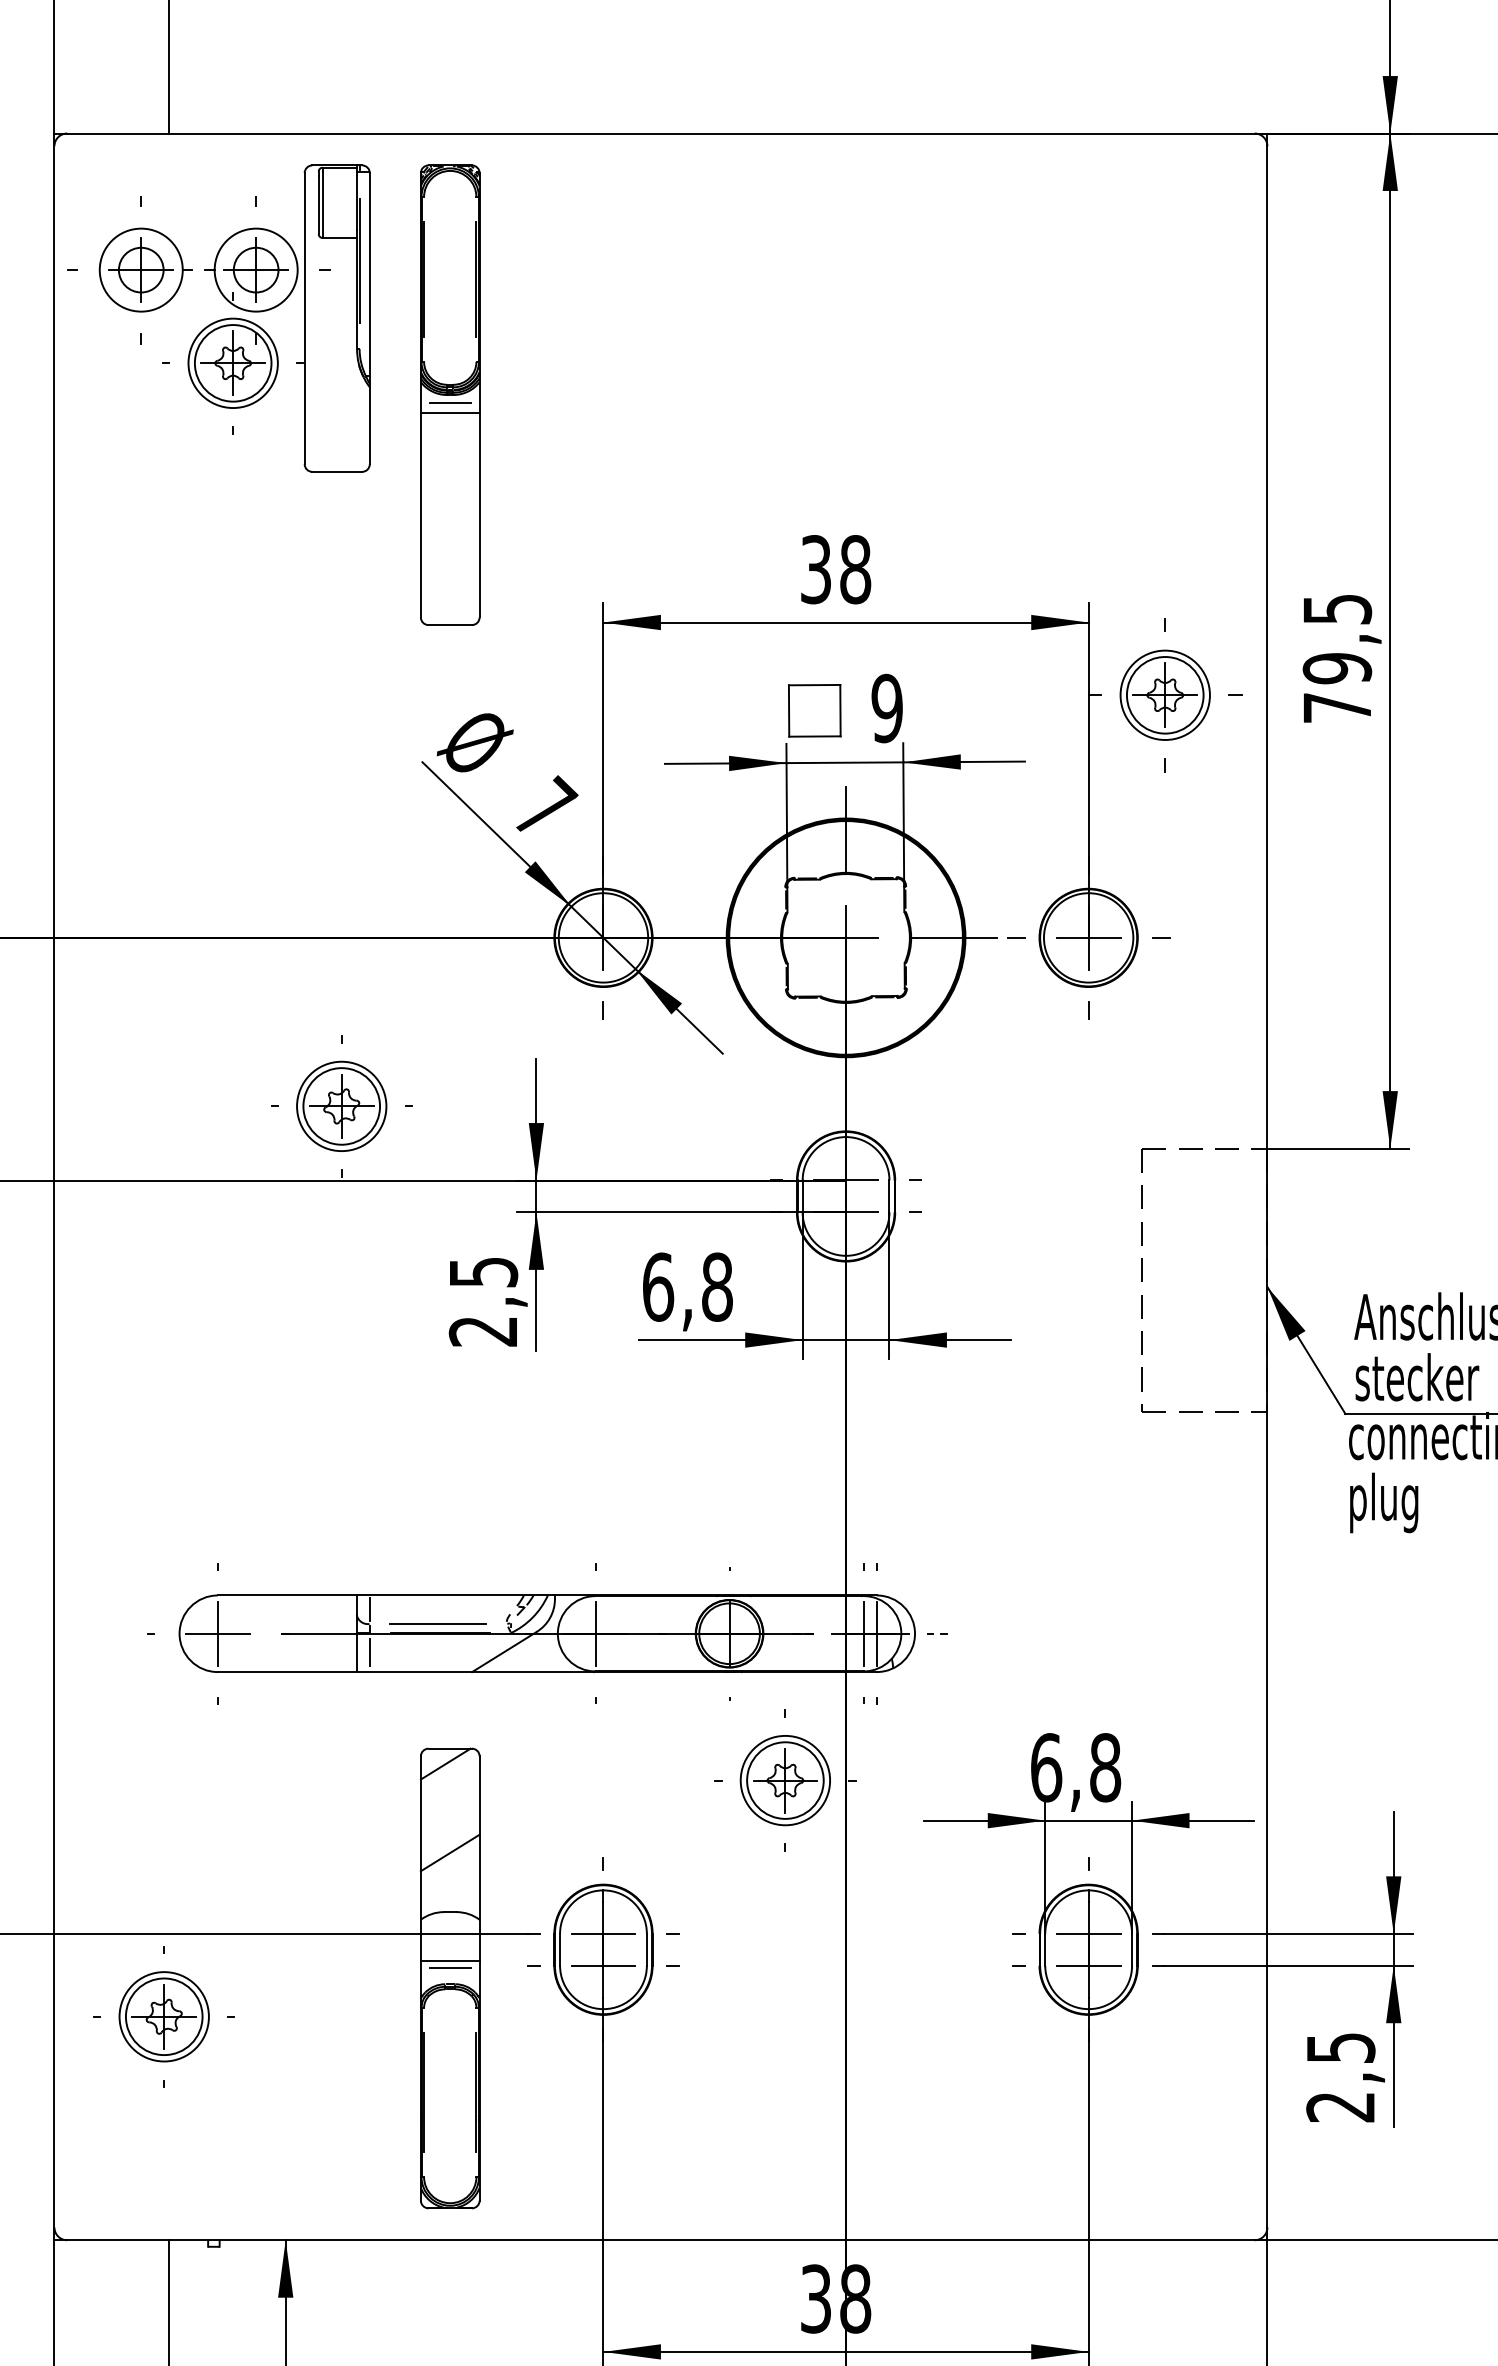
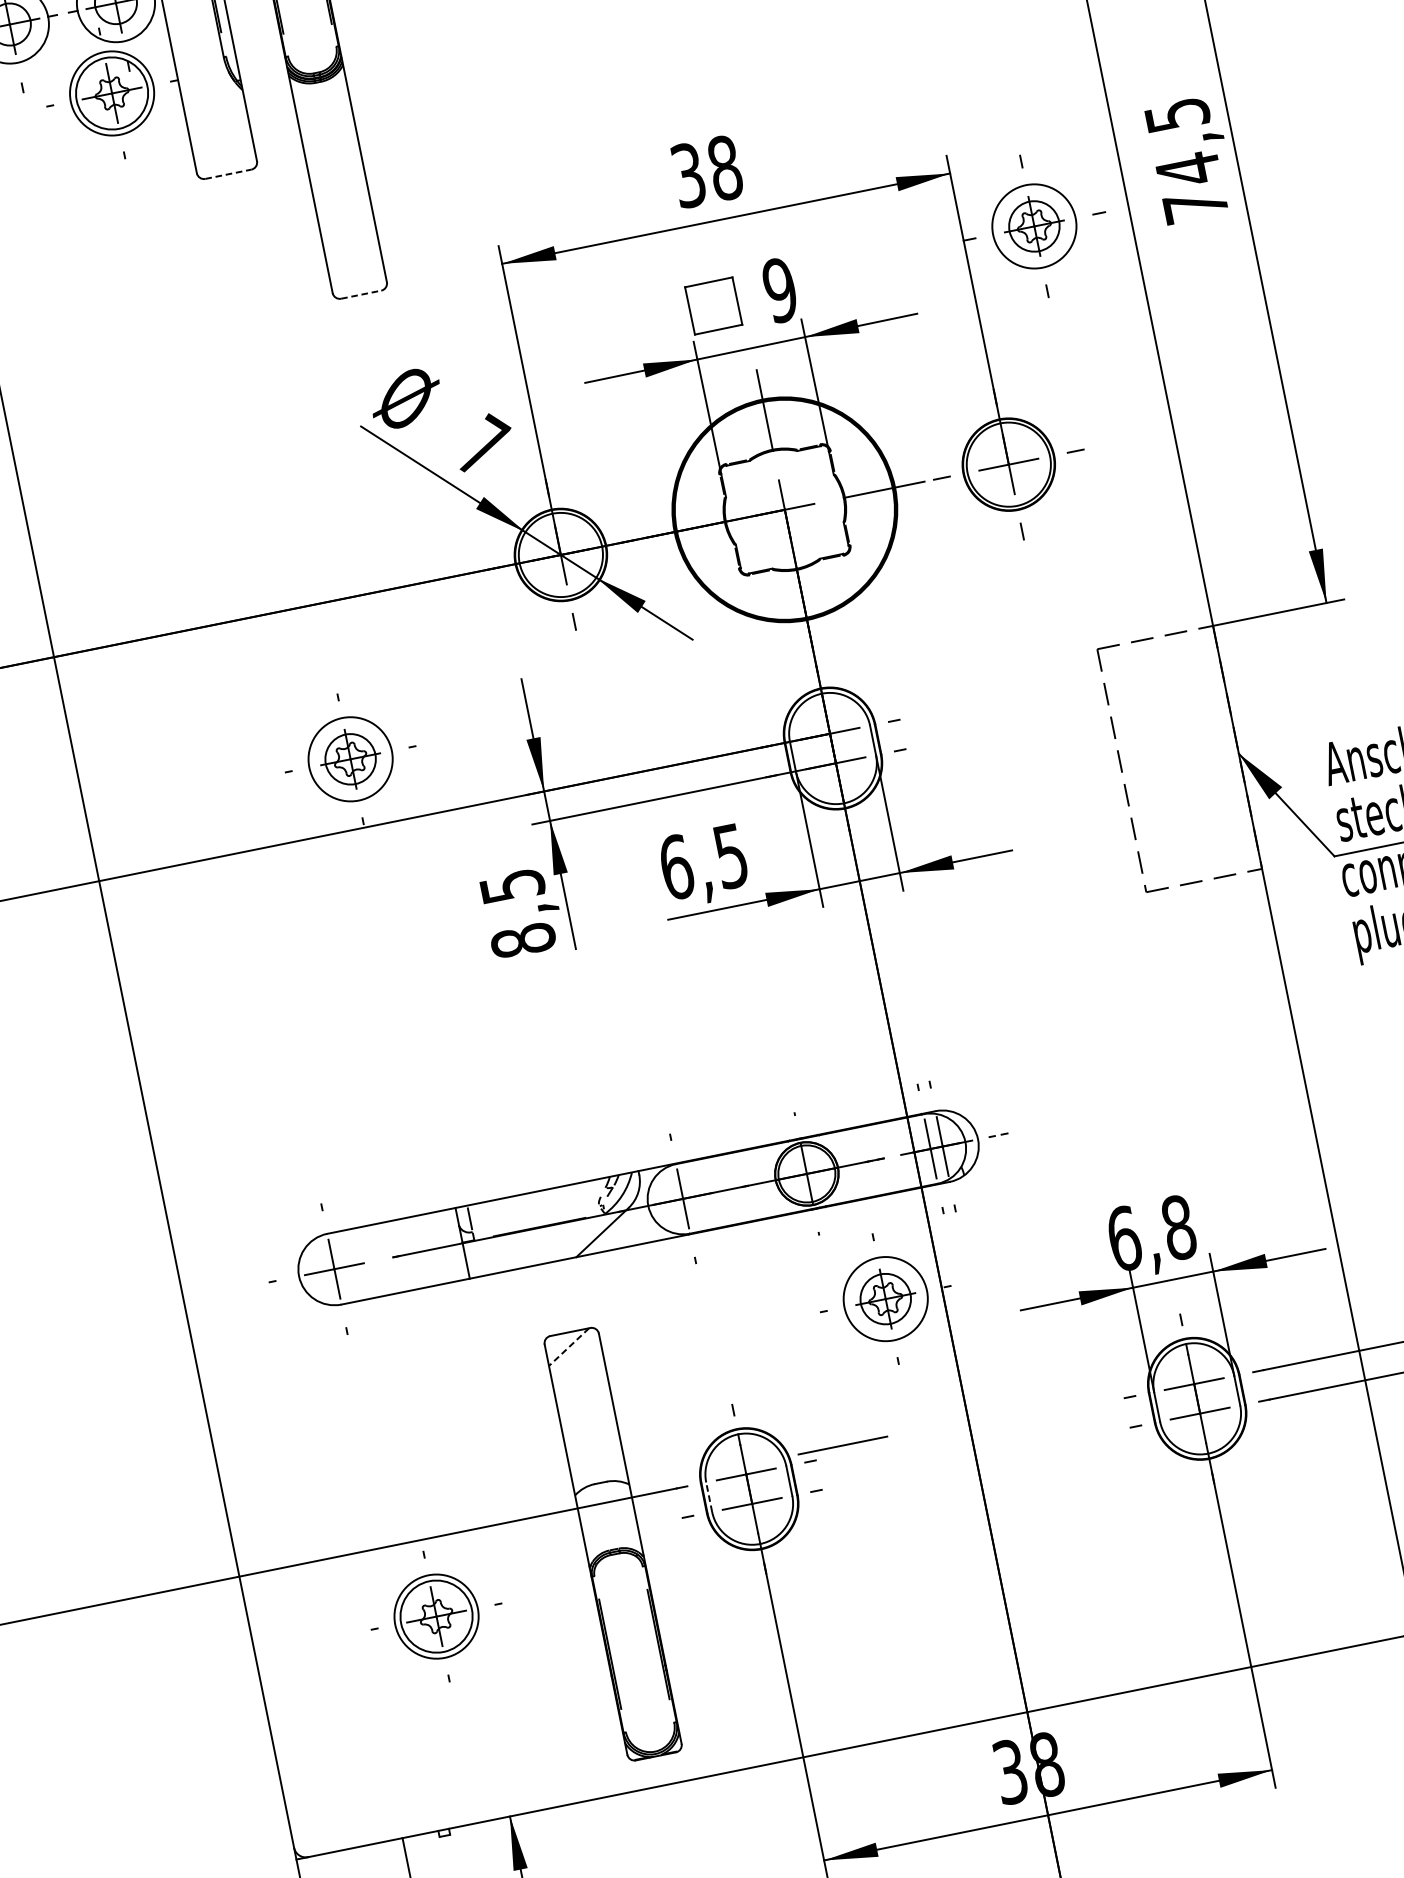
line: (449, 402) -> (319, 89), removed
line: (449, 412) -> (320, 98), removed
line: (337, 471) -> (228, 173), solid -> dashed
line: (450, 625) -> (361, 295), solid -> dashed
text: (1337, 668) -> (1188, 169), 79,5 -> 74,5
circle: (1164, 695) -> (1033, 226), size x0.7
circle: (341, 1106) -> (350, 759), size x0.7
text: (717, 1286) -> (731, 855), 6,8 -> 6,5
text: (483, 1331) -> (523, 940), 2,5 -> 8,5
line: (437, 1623) -> (842, 1445), moved
line: (369, 1652) -> (477, 1258), removed
line: (445, 1764) -> (568, 1347), solid -> dashed
circle: (785, 1780) -> (885, 1299), size x0.7
line: (449, 1852) -> (589, 1428), removed
line: (560, 1949) -> (709, 1496), solid -> dashed
line: (449, 1961) -> (609, 1528), removed
line: (449, 1967) -> (610, 1534), removed
part: (163, 2016) -> (435, 1616), moved

